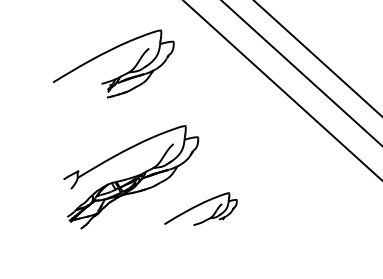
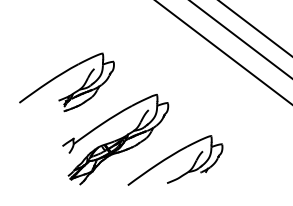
part: (108, 52) -> (61, 74), moved
part: (200, 208) -> (174, 160), size x1.67

